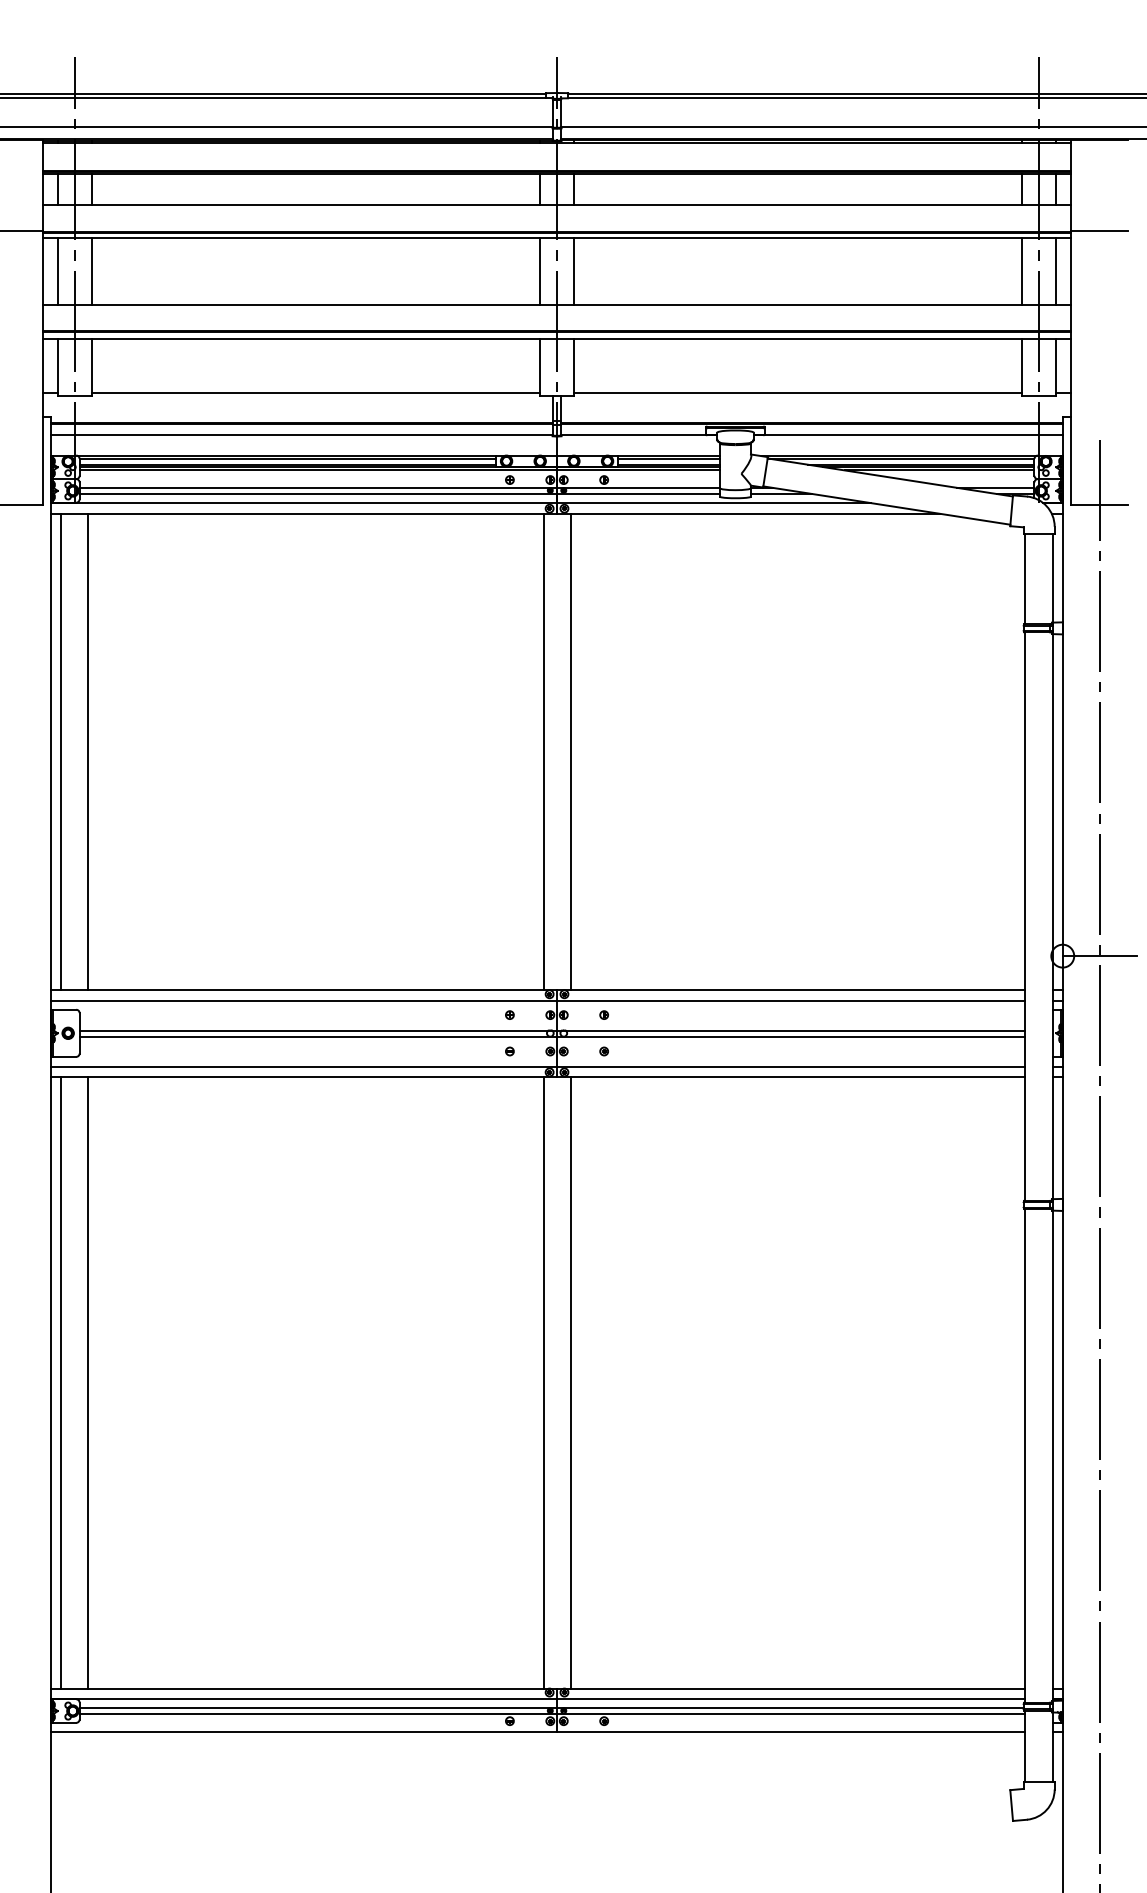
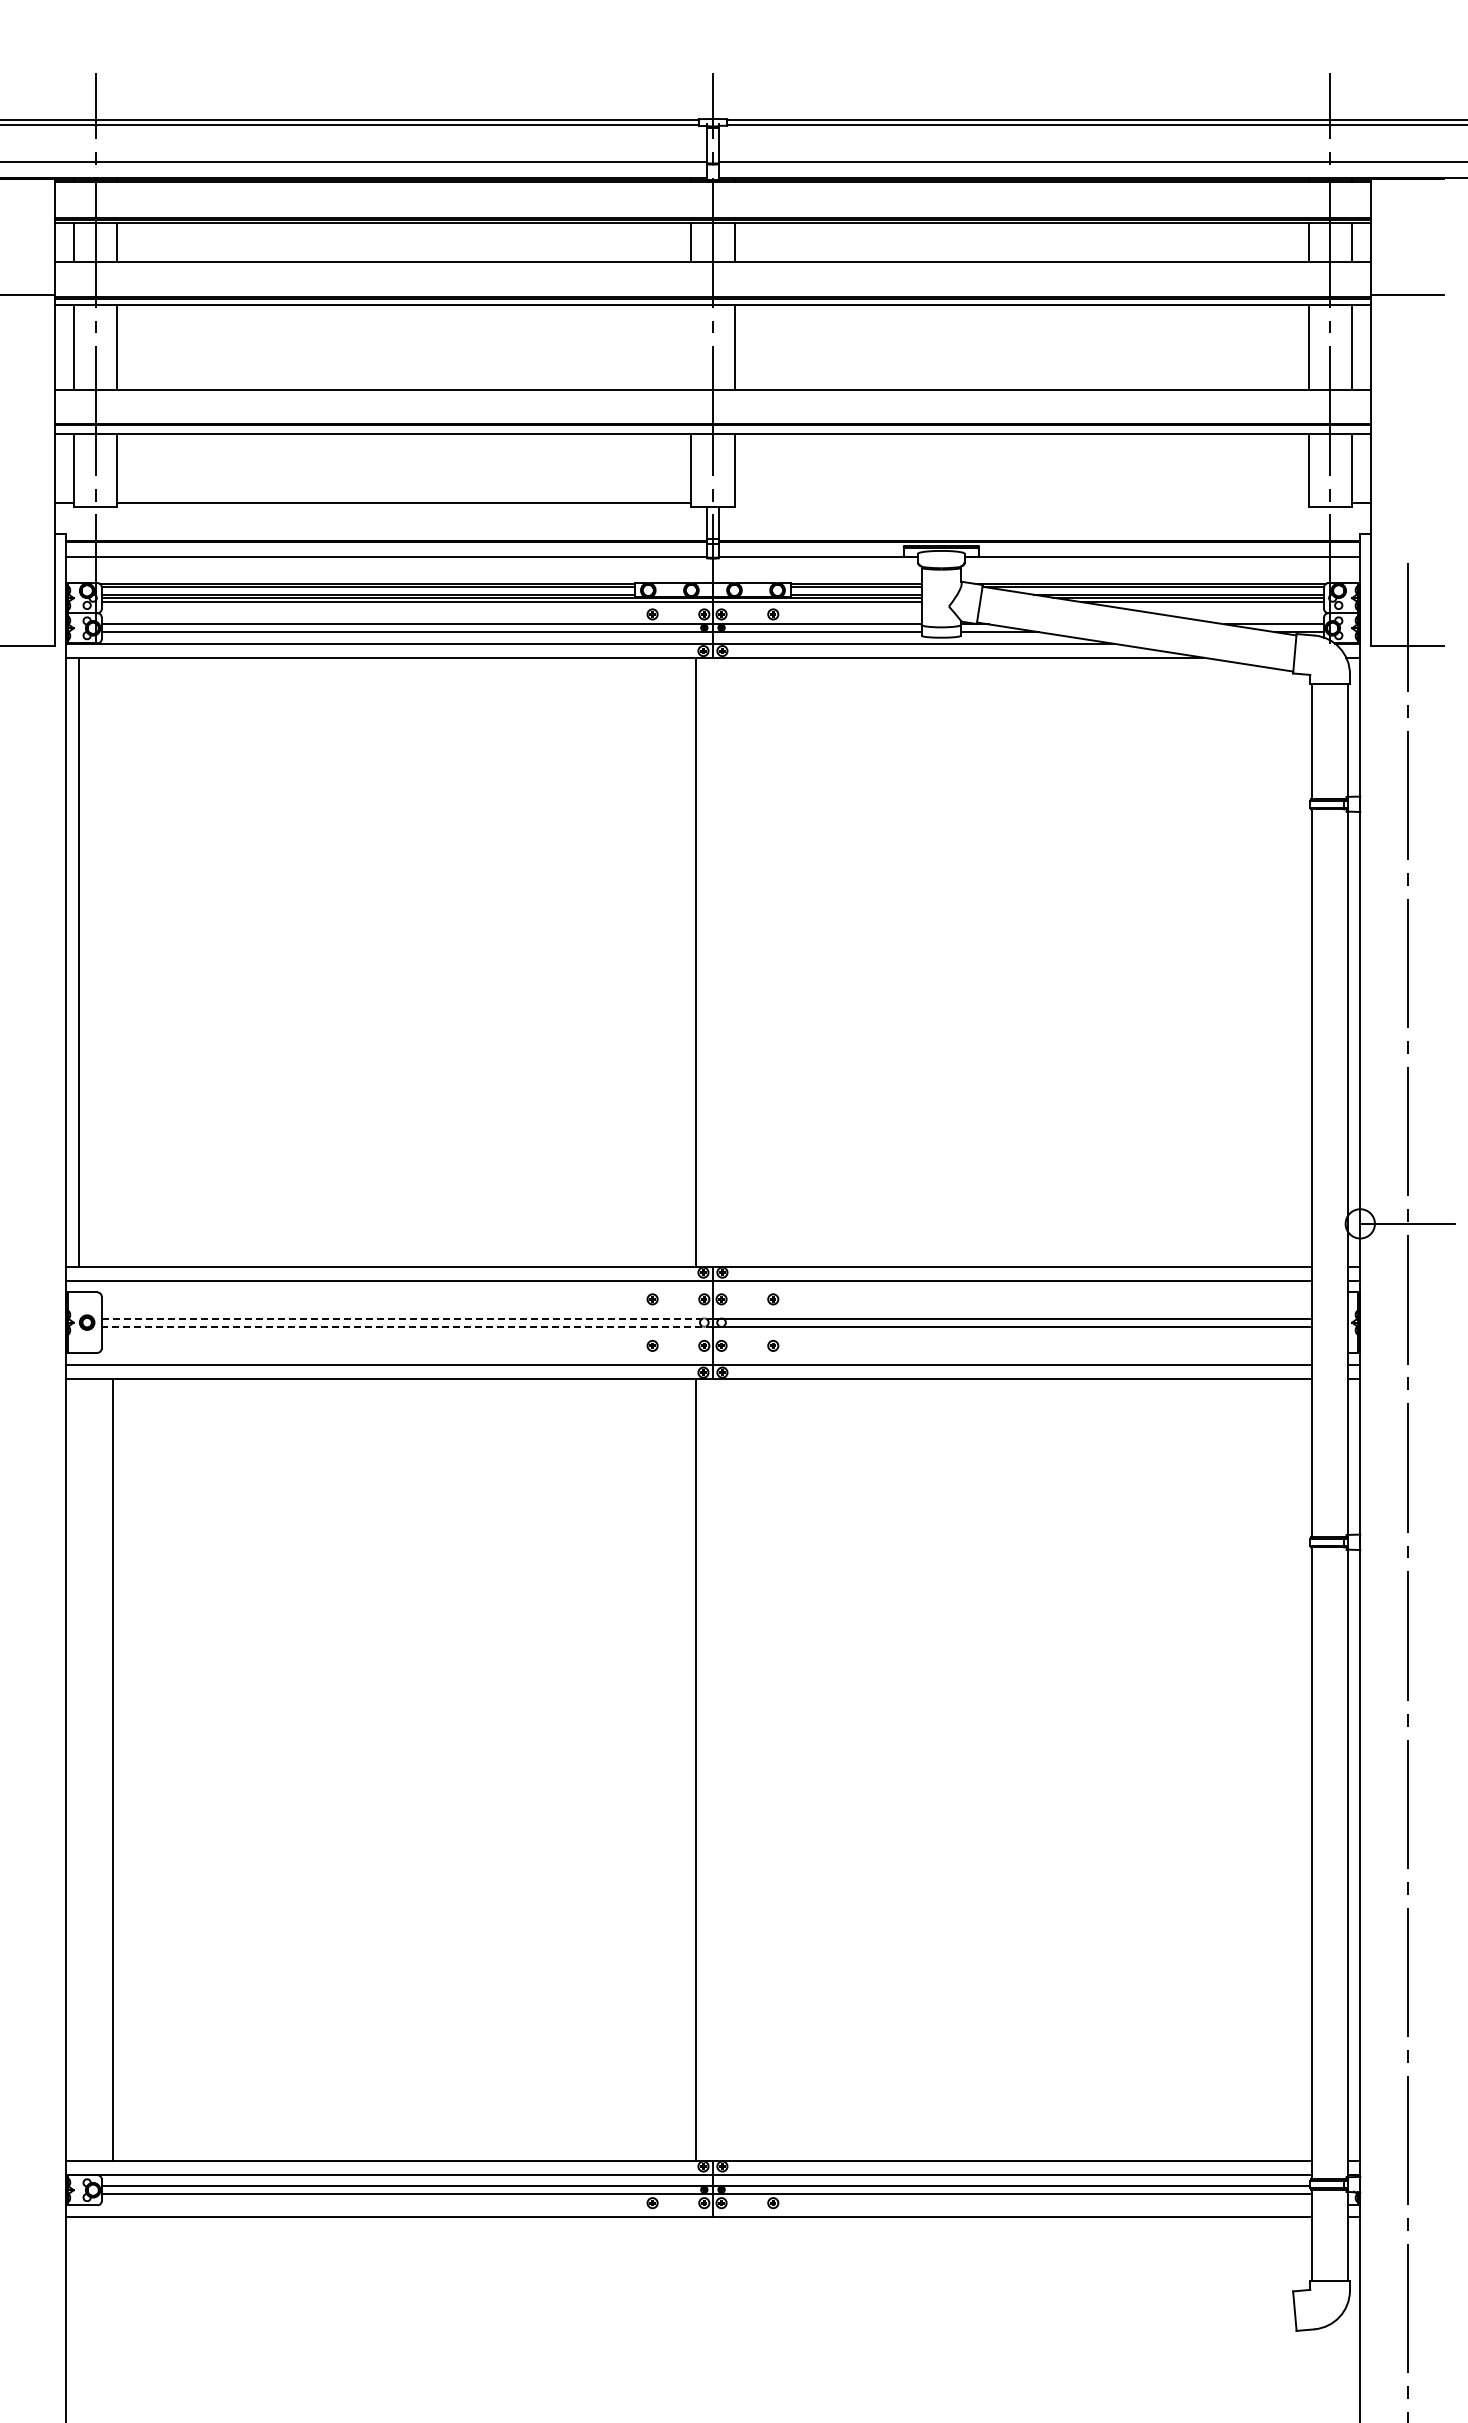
line: (540, 271) -> (691, 347), removed
line: (798, 392) -> (1021, 502), removed
line: (88, 751) -> (113, 962), removed
line: (570, 751) -> (730, 962), removed
line: (318, 1030) -> (407, 1319), solid -> dashed
line: (318, 1036) -> (407, 1326), solid -> dashed
line: (570, 1382) -> (730, 1769), removed
line: (61, 1383) -> (78, 1770), removed

